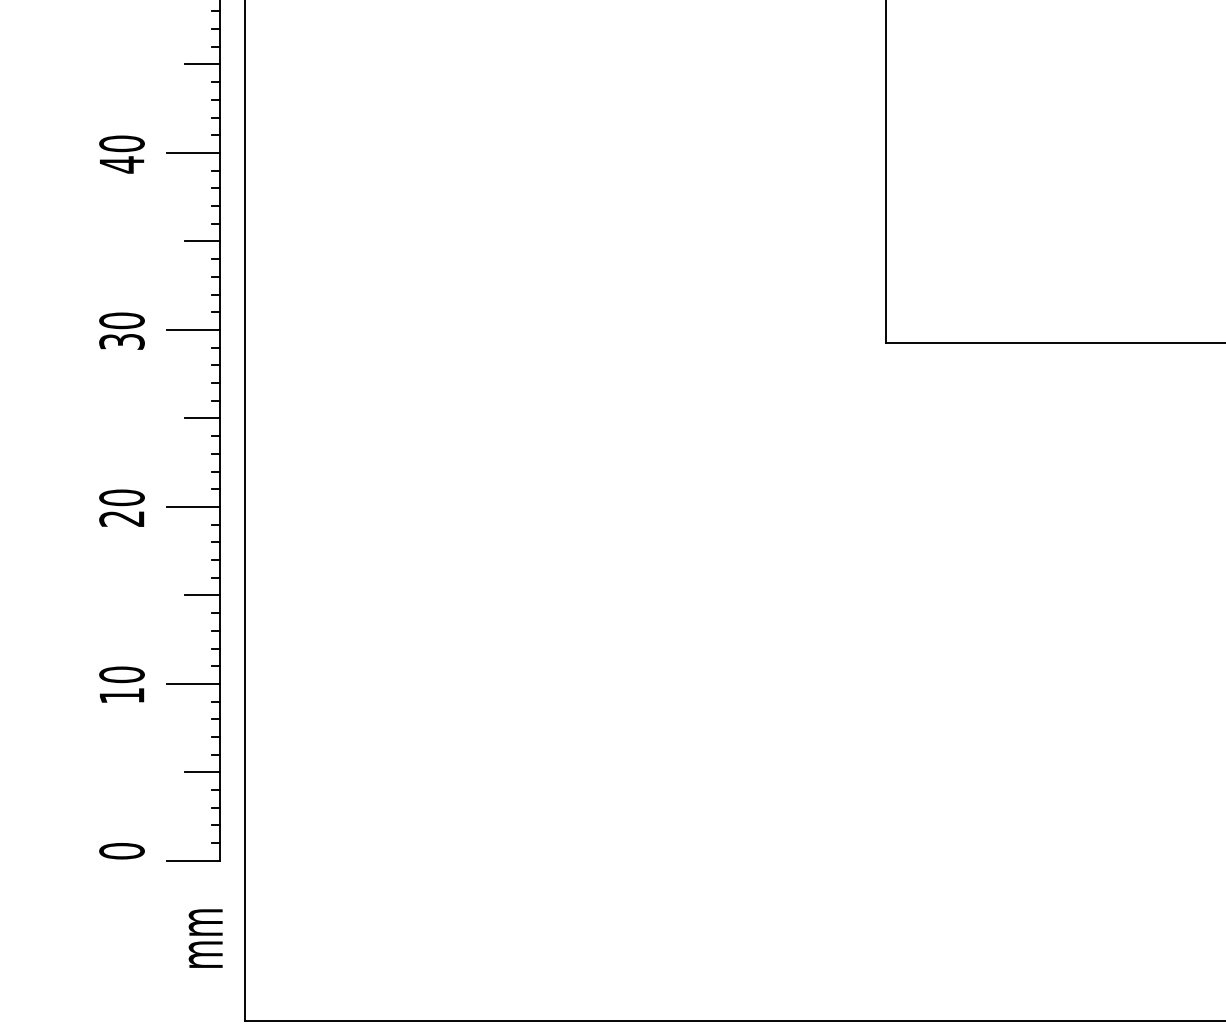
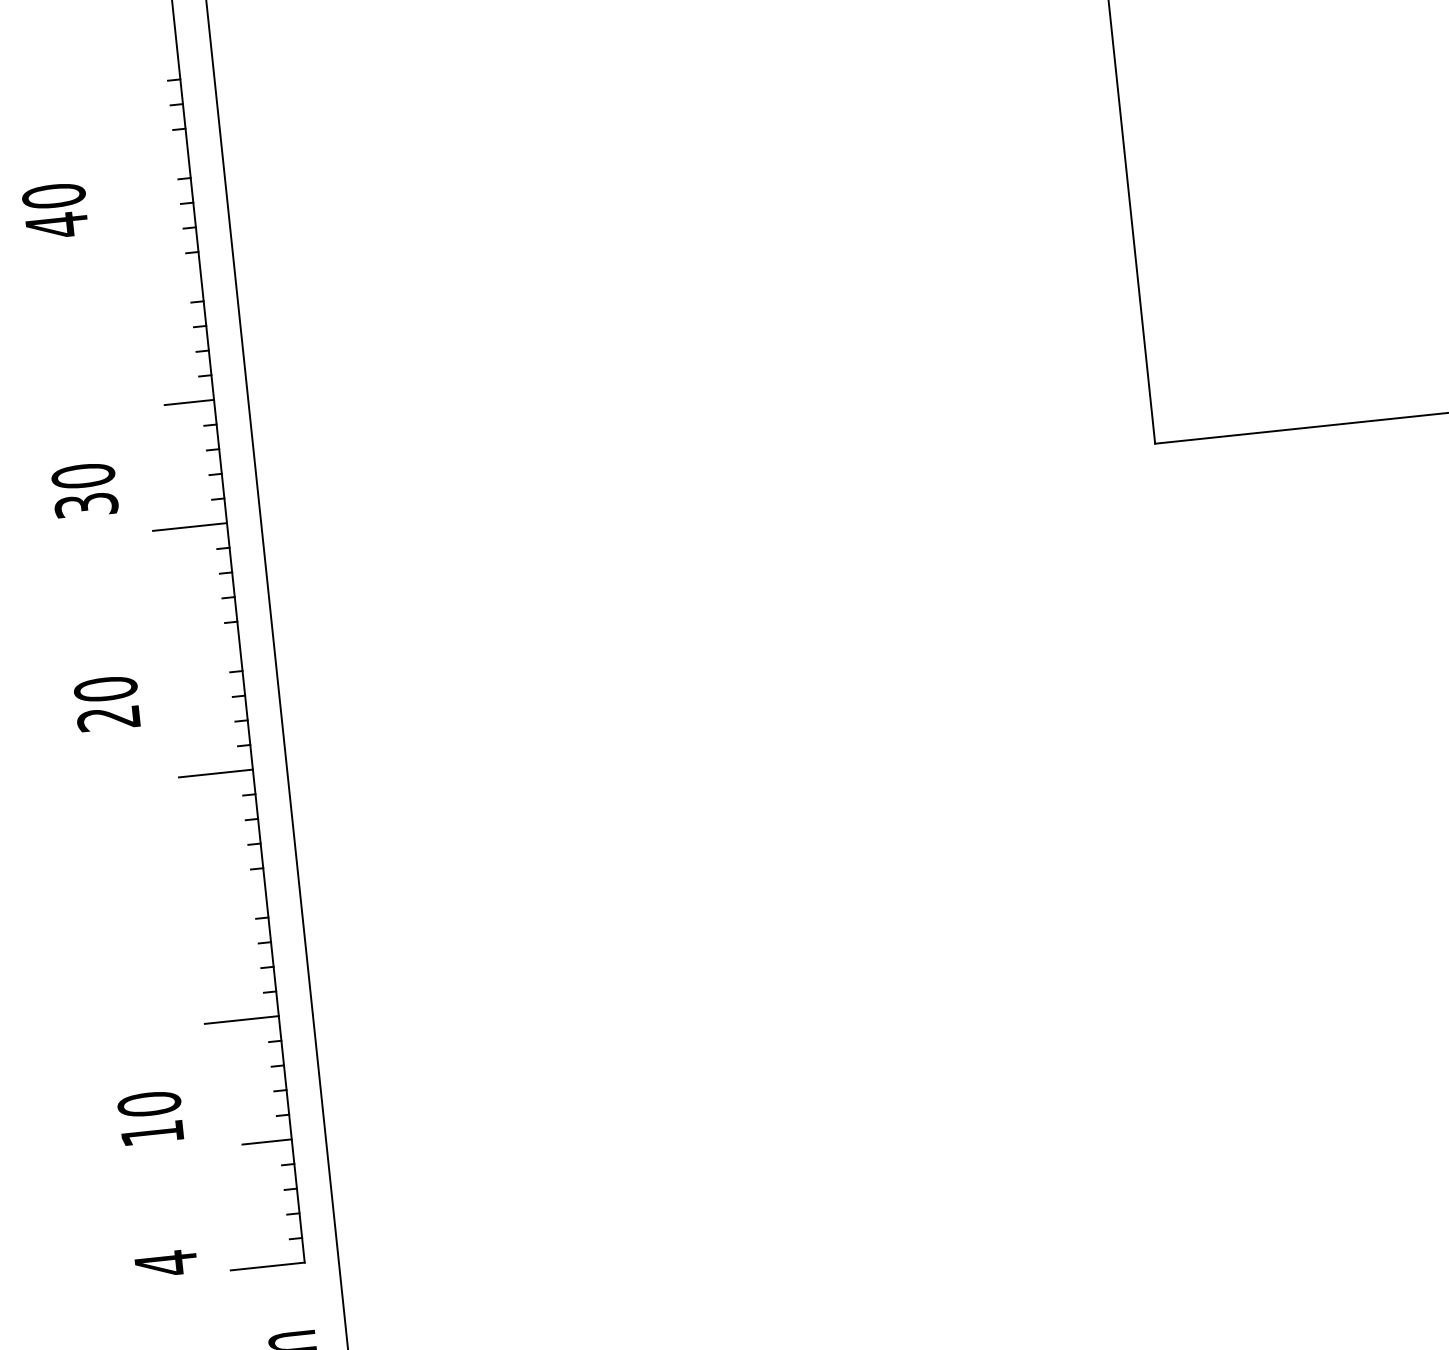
line: (202, 64) -> (163, 156), removed
line: (193, 152) -> (163, 279), removed
text: (121, 154) -> (54, 211), moved
text: (121, 330) -> (84, 489), moved
line: (202, 418) -> (214, 649), removed
text: (121, 507) -> (106, 702), moved
line: (202, 595) -> (240, 895), removed
text: (121, 684) -> (150, 1117), moved
text: (121, 851) -> (165, 1264), 0 -> 4

